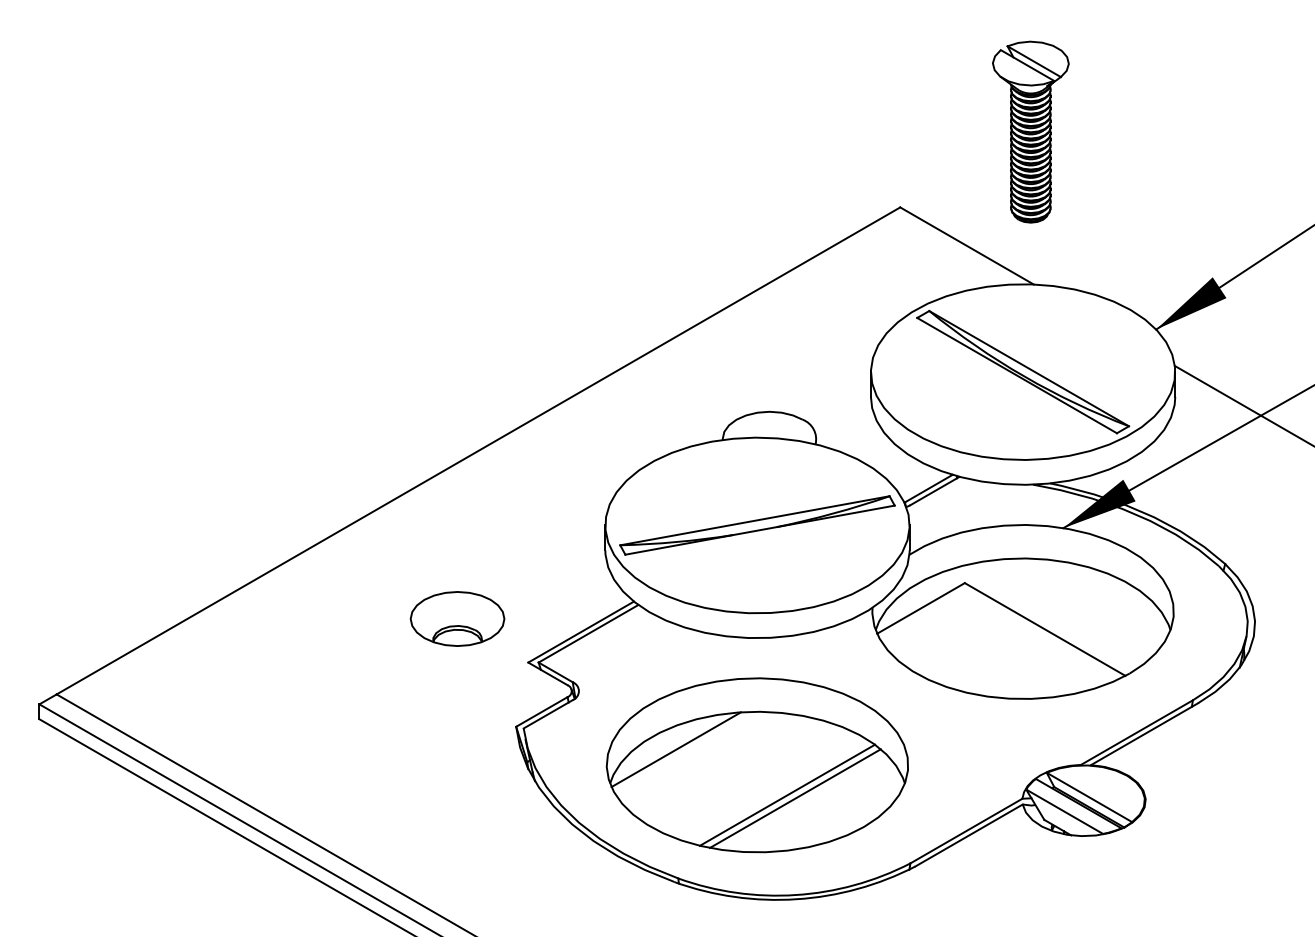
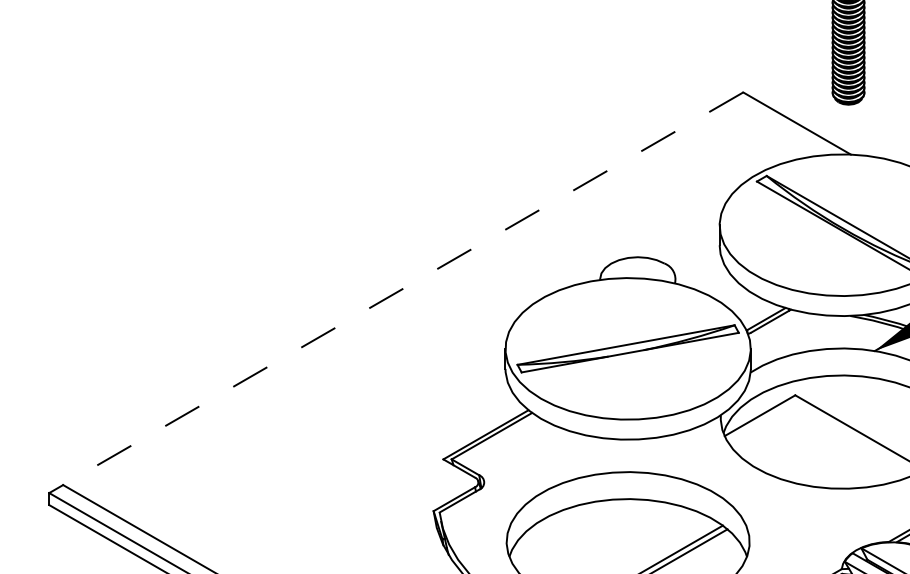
line: (478, 451) -> (403, 289), solid -> dashed
part: (457, 618) -> (386, 423), removed
line: (675, 749) -> (562, 529), removed

